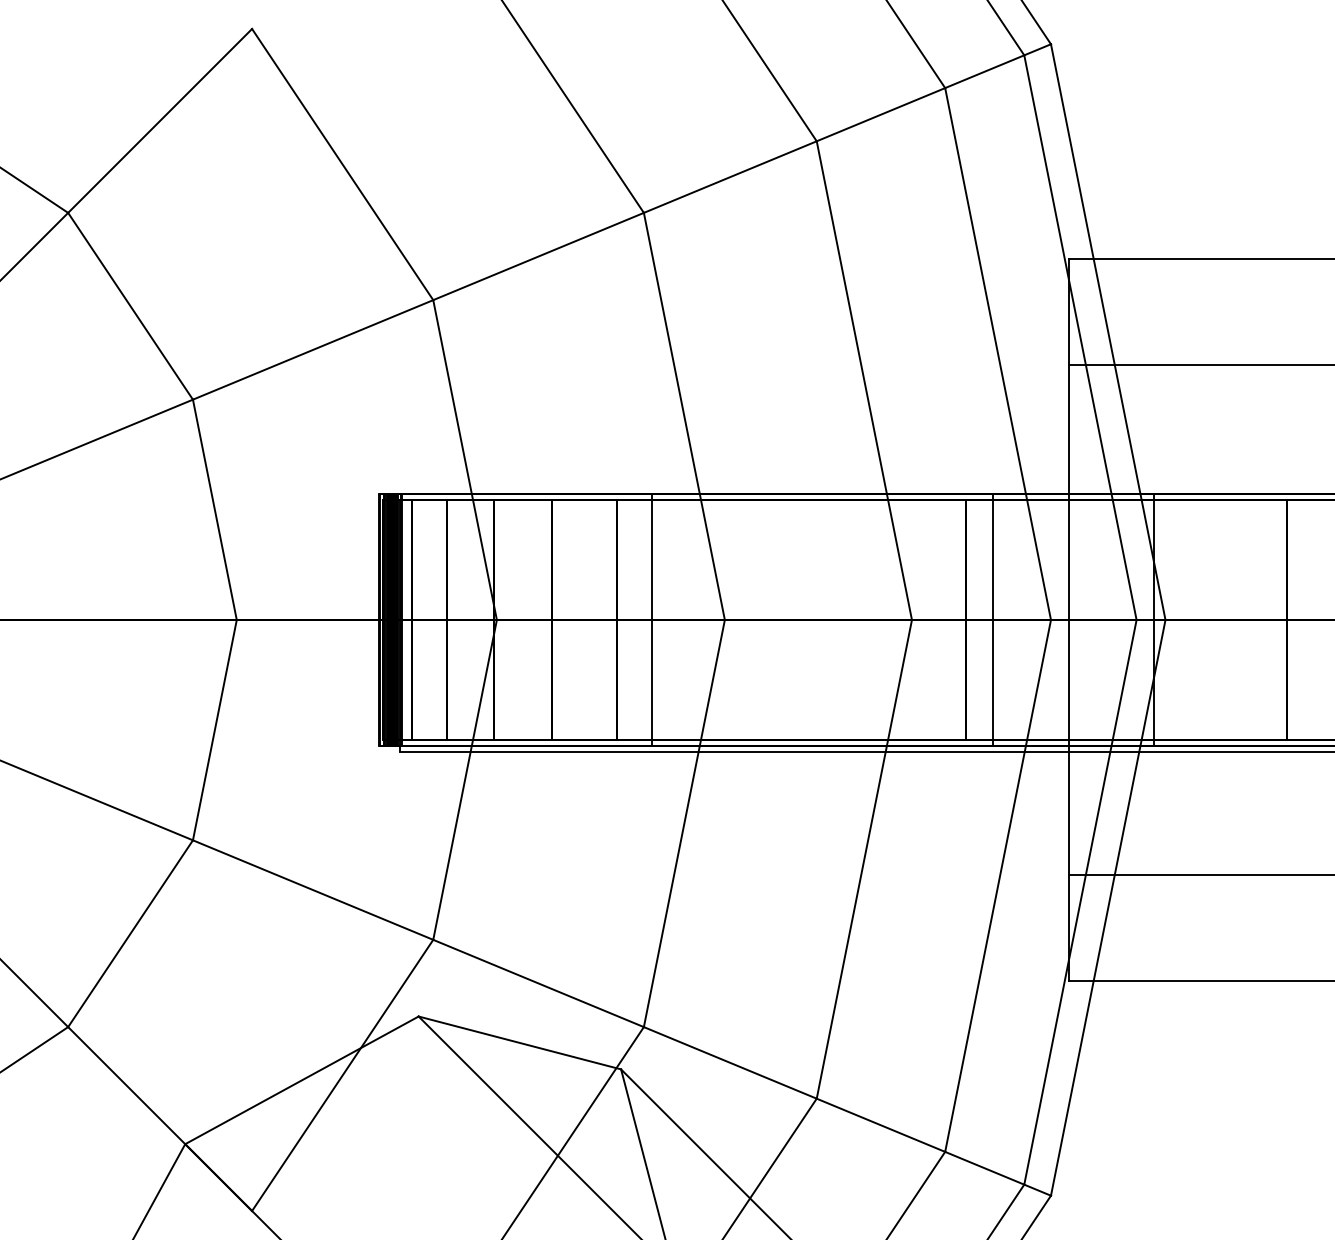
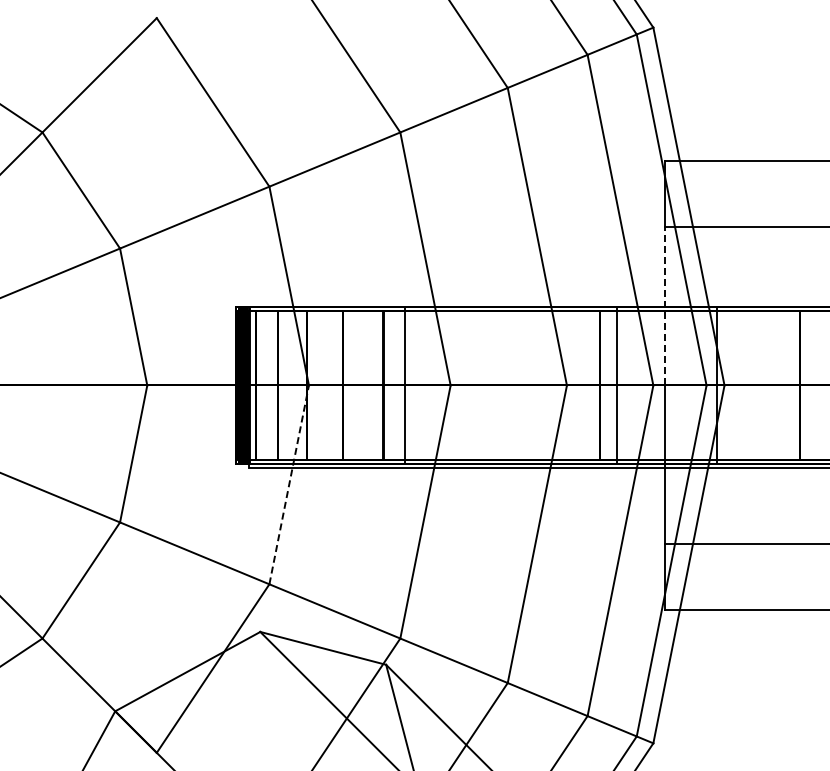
line: (1068, 491) -> (664, 305), solid -> dashed
line: (465, 779) -> (289, 484), solid -> dashed

